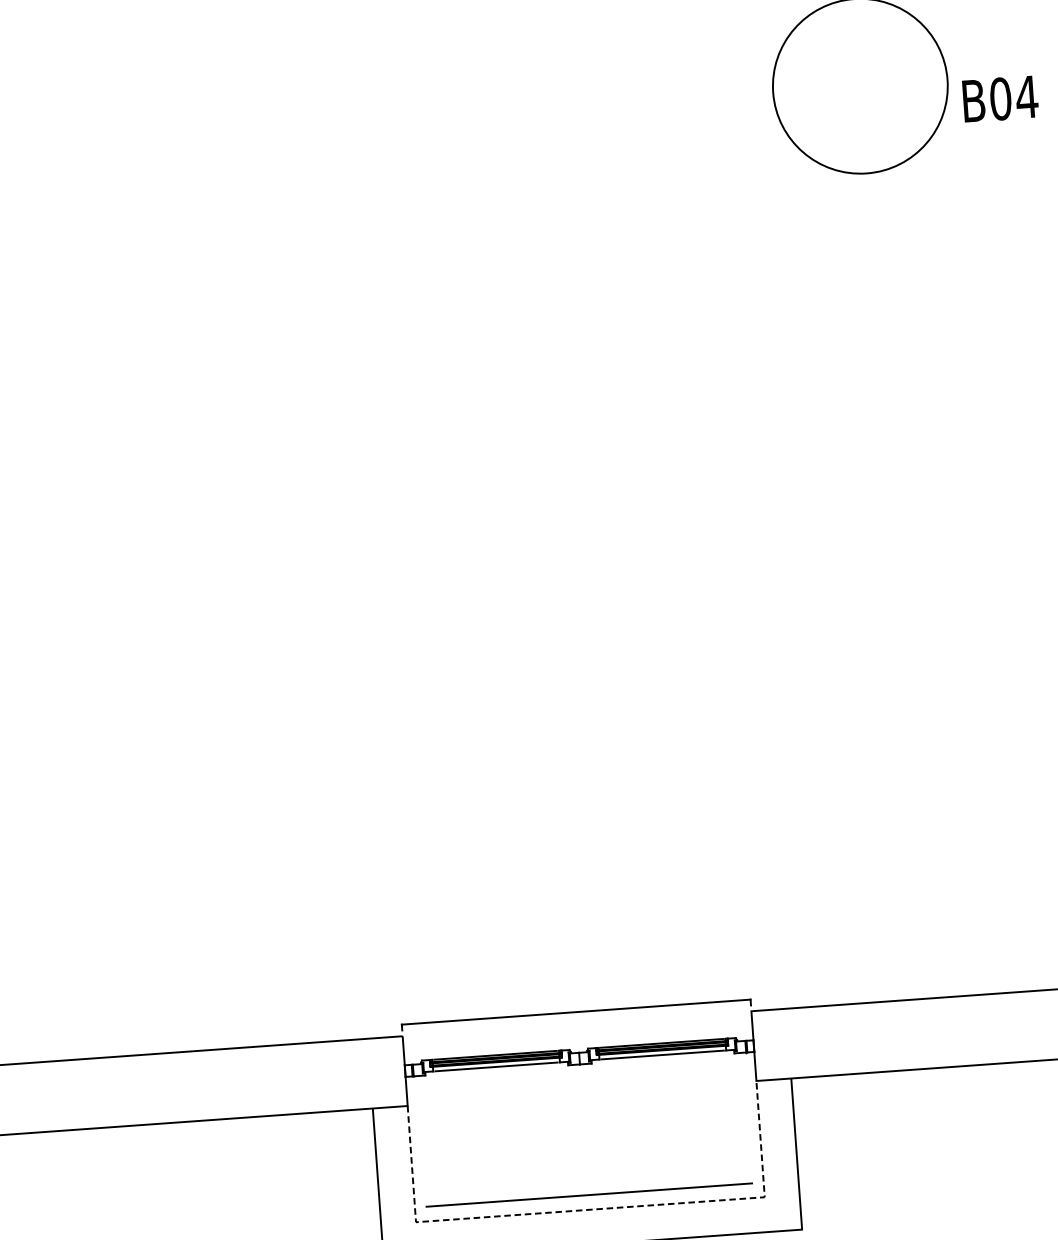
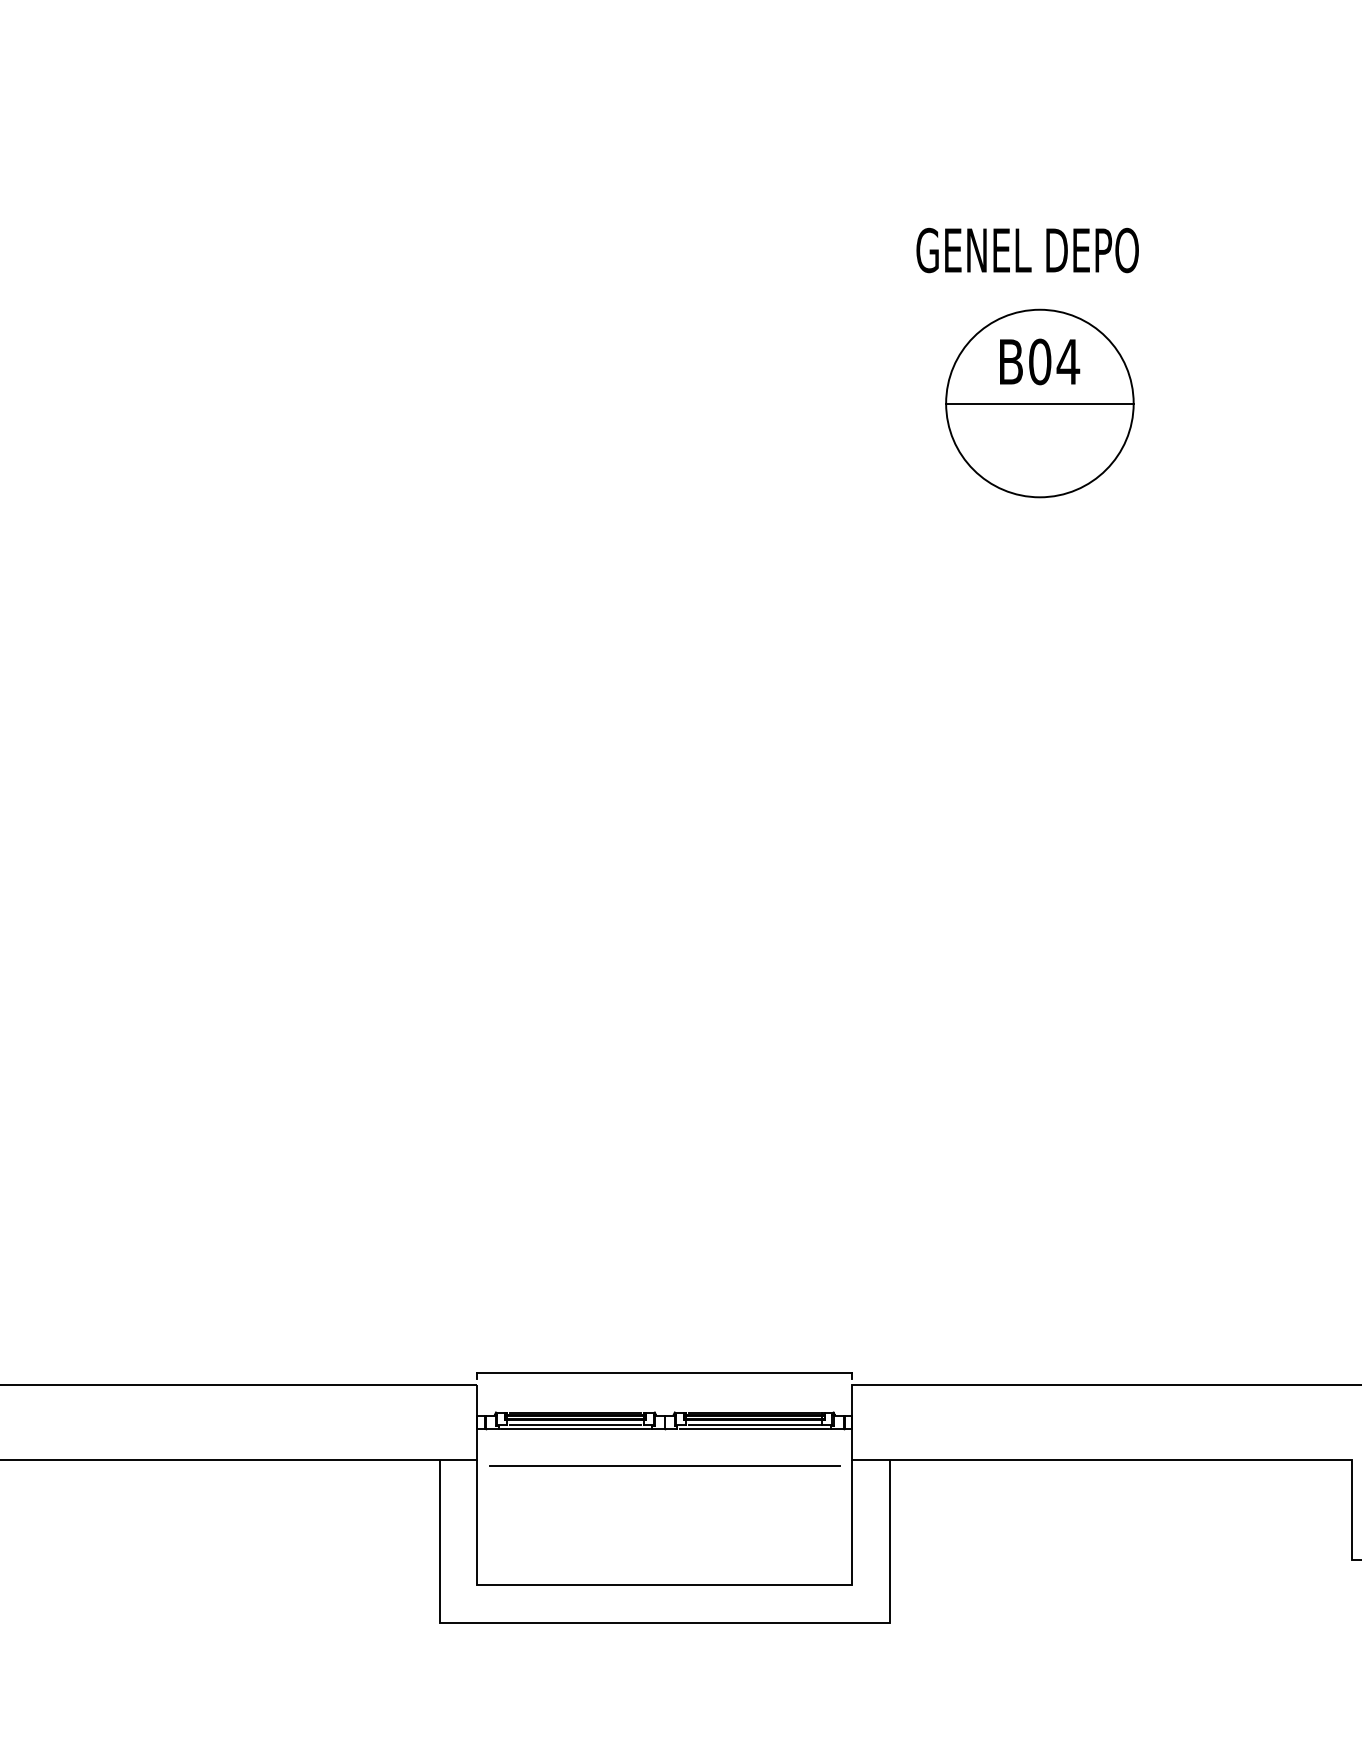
line: (859, 86) -> (1039, 403), added
text: (1001, 98) -> (1040, 361), moved
line: (662, 1058) -> (753, 1428), added
line: (496, 1070) -> (575, 1428), added
line: (588, 1194) -> (664, 1465), moved
line: (590, 1210) -> (664, 1585), dashed -> solid

